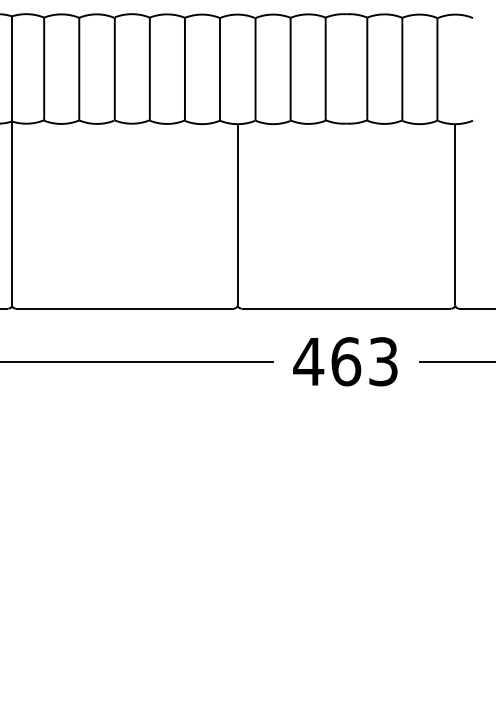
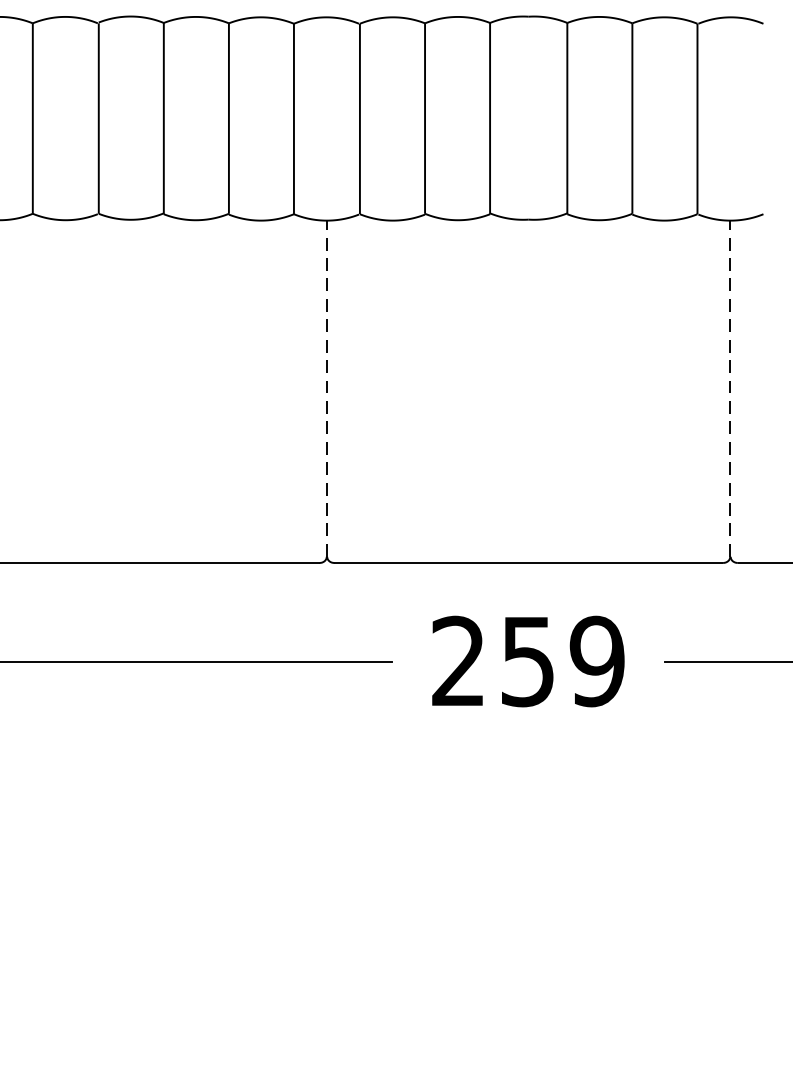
line: (237, 214) -> (326, 388), solid -> dashed
line: (455, 214) -> (731, 388), solid -> dashed
text: (345, 361) -> (526, 661), 463 -> 259

